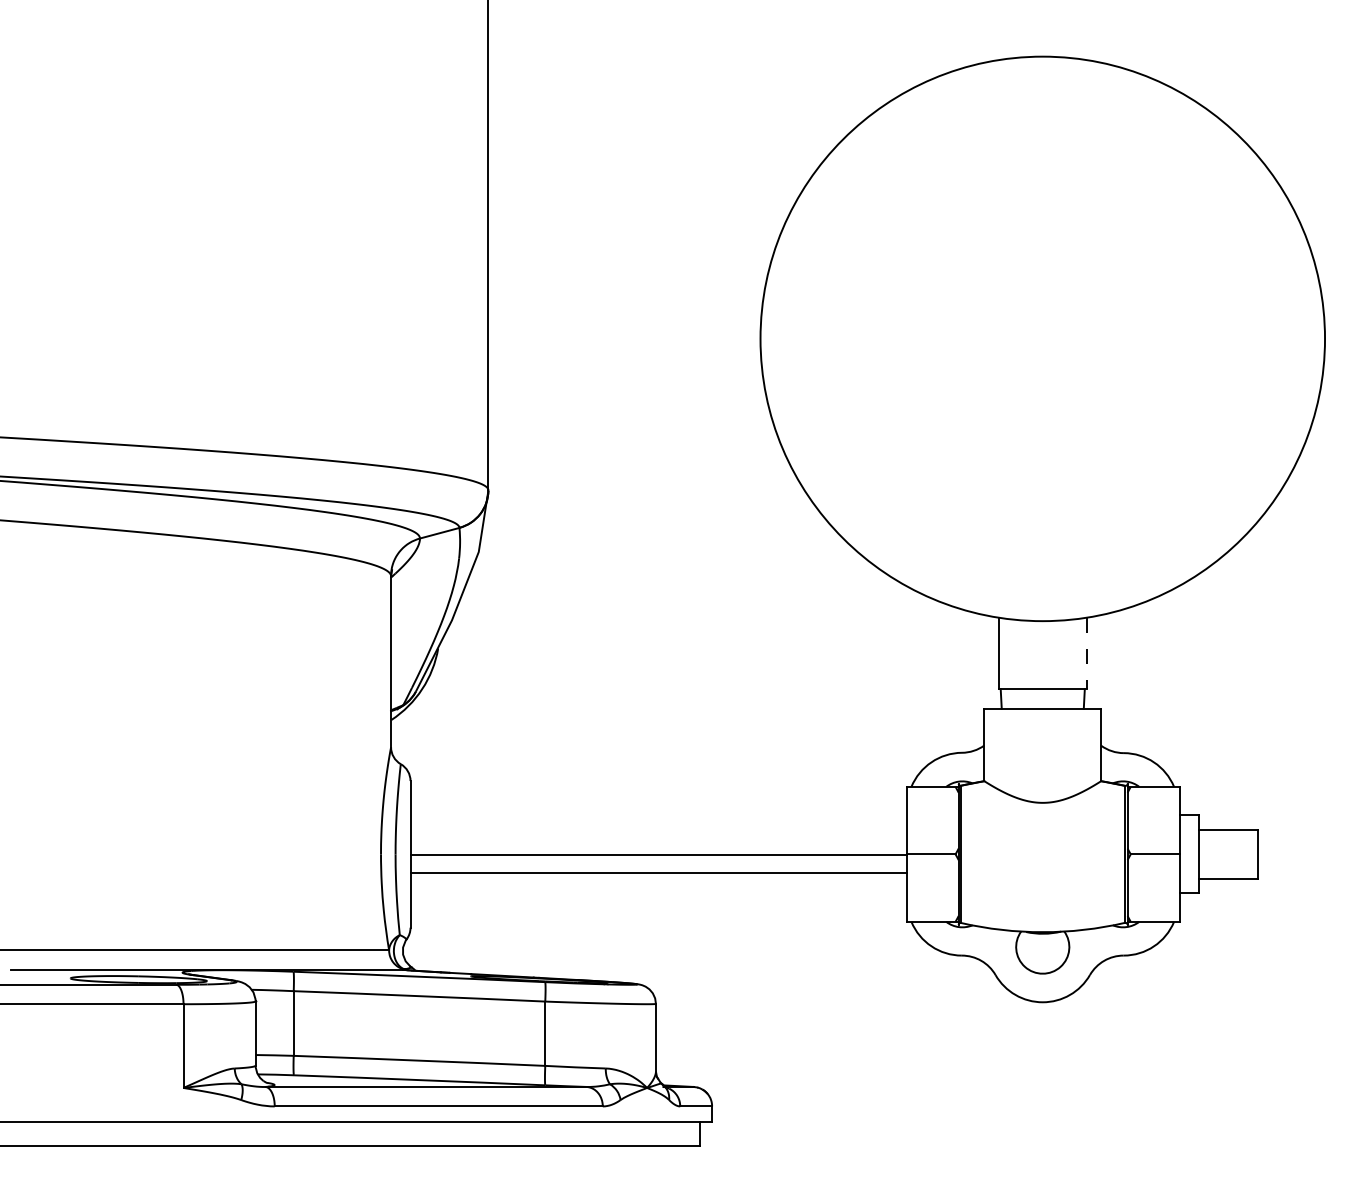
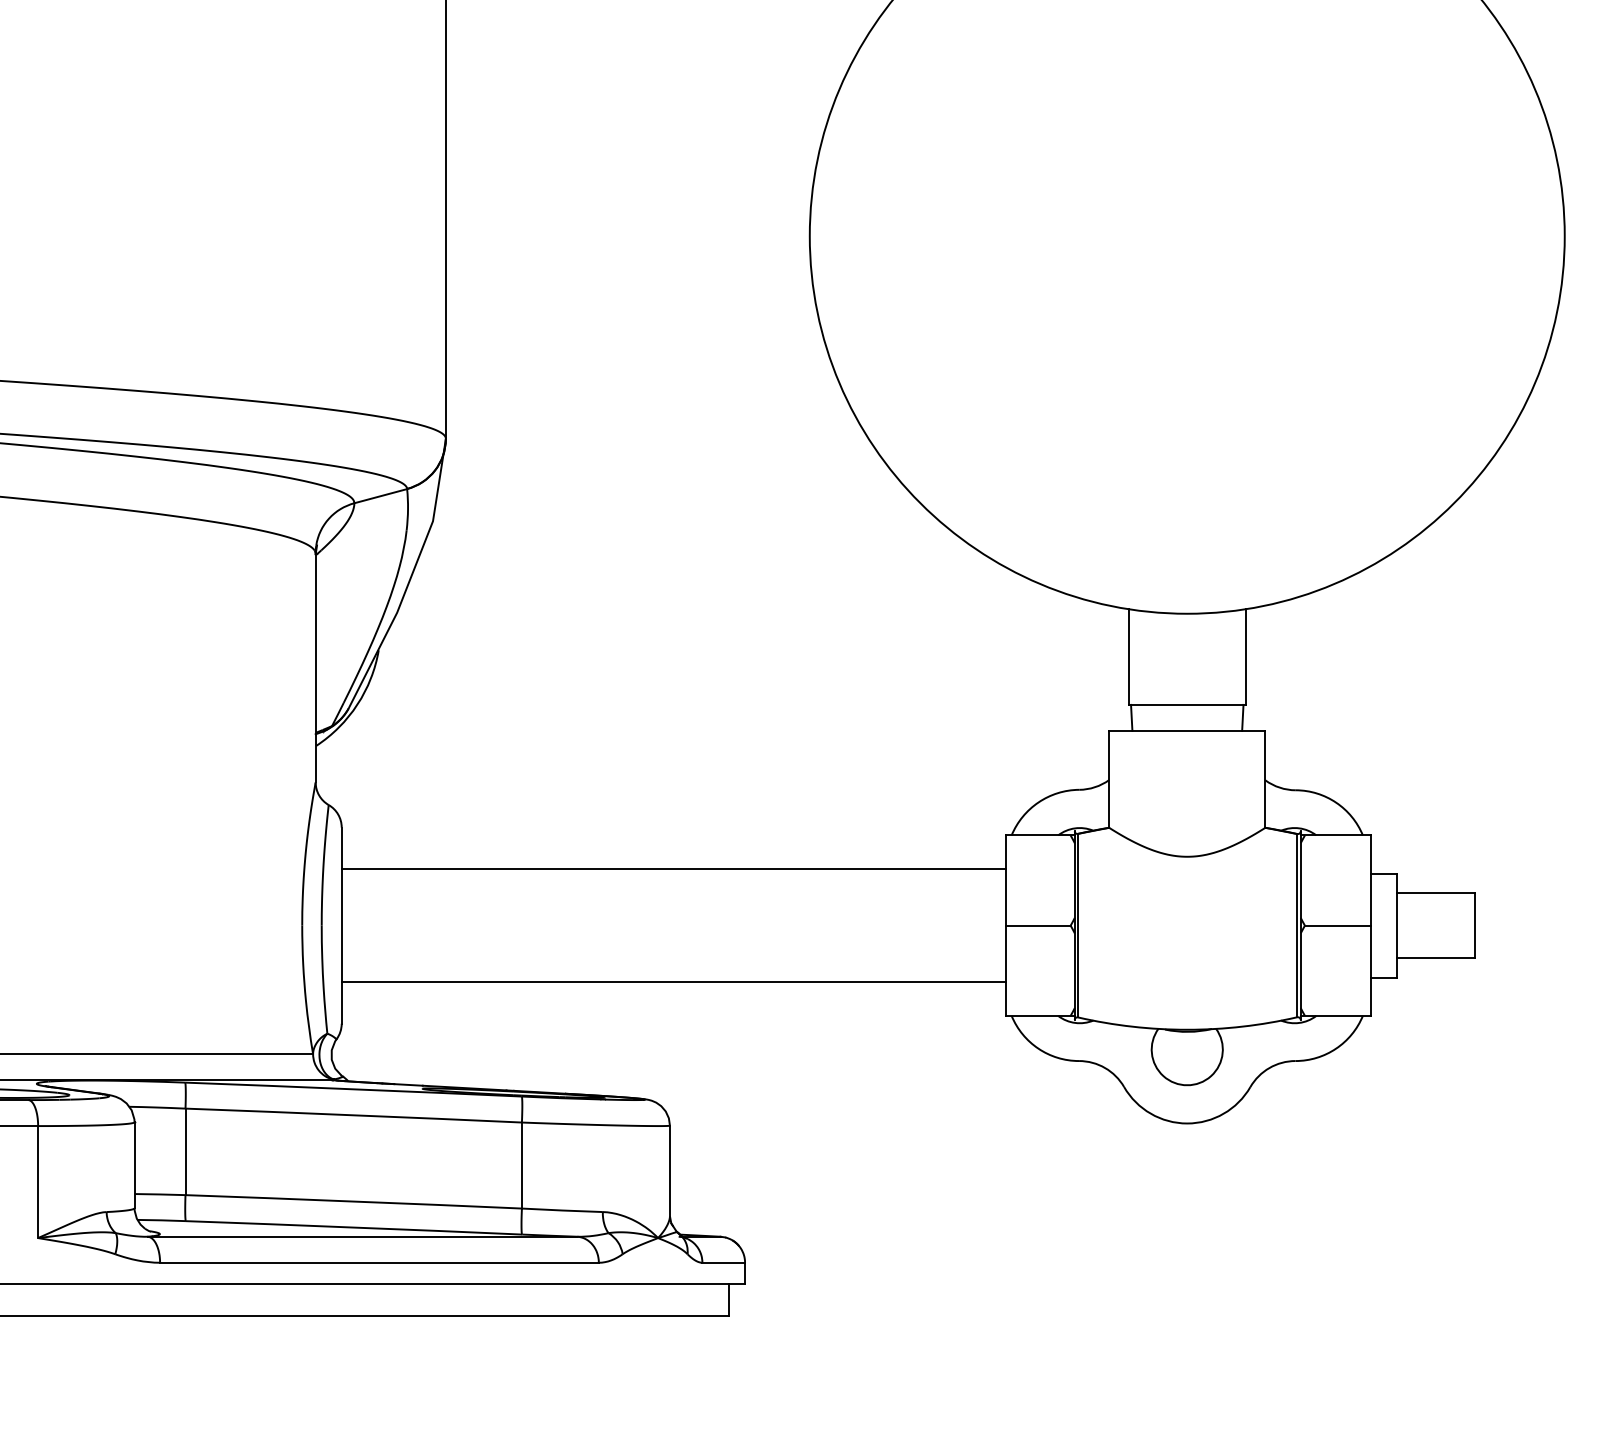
line: (1086, 653) -> (1245, 657), dashed -> solid
line: (658, 855) -> (673, 982), moved
line: (658, 873) -> (673, 869), moved

